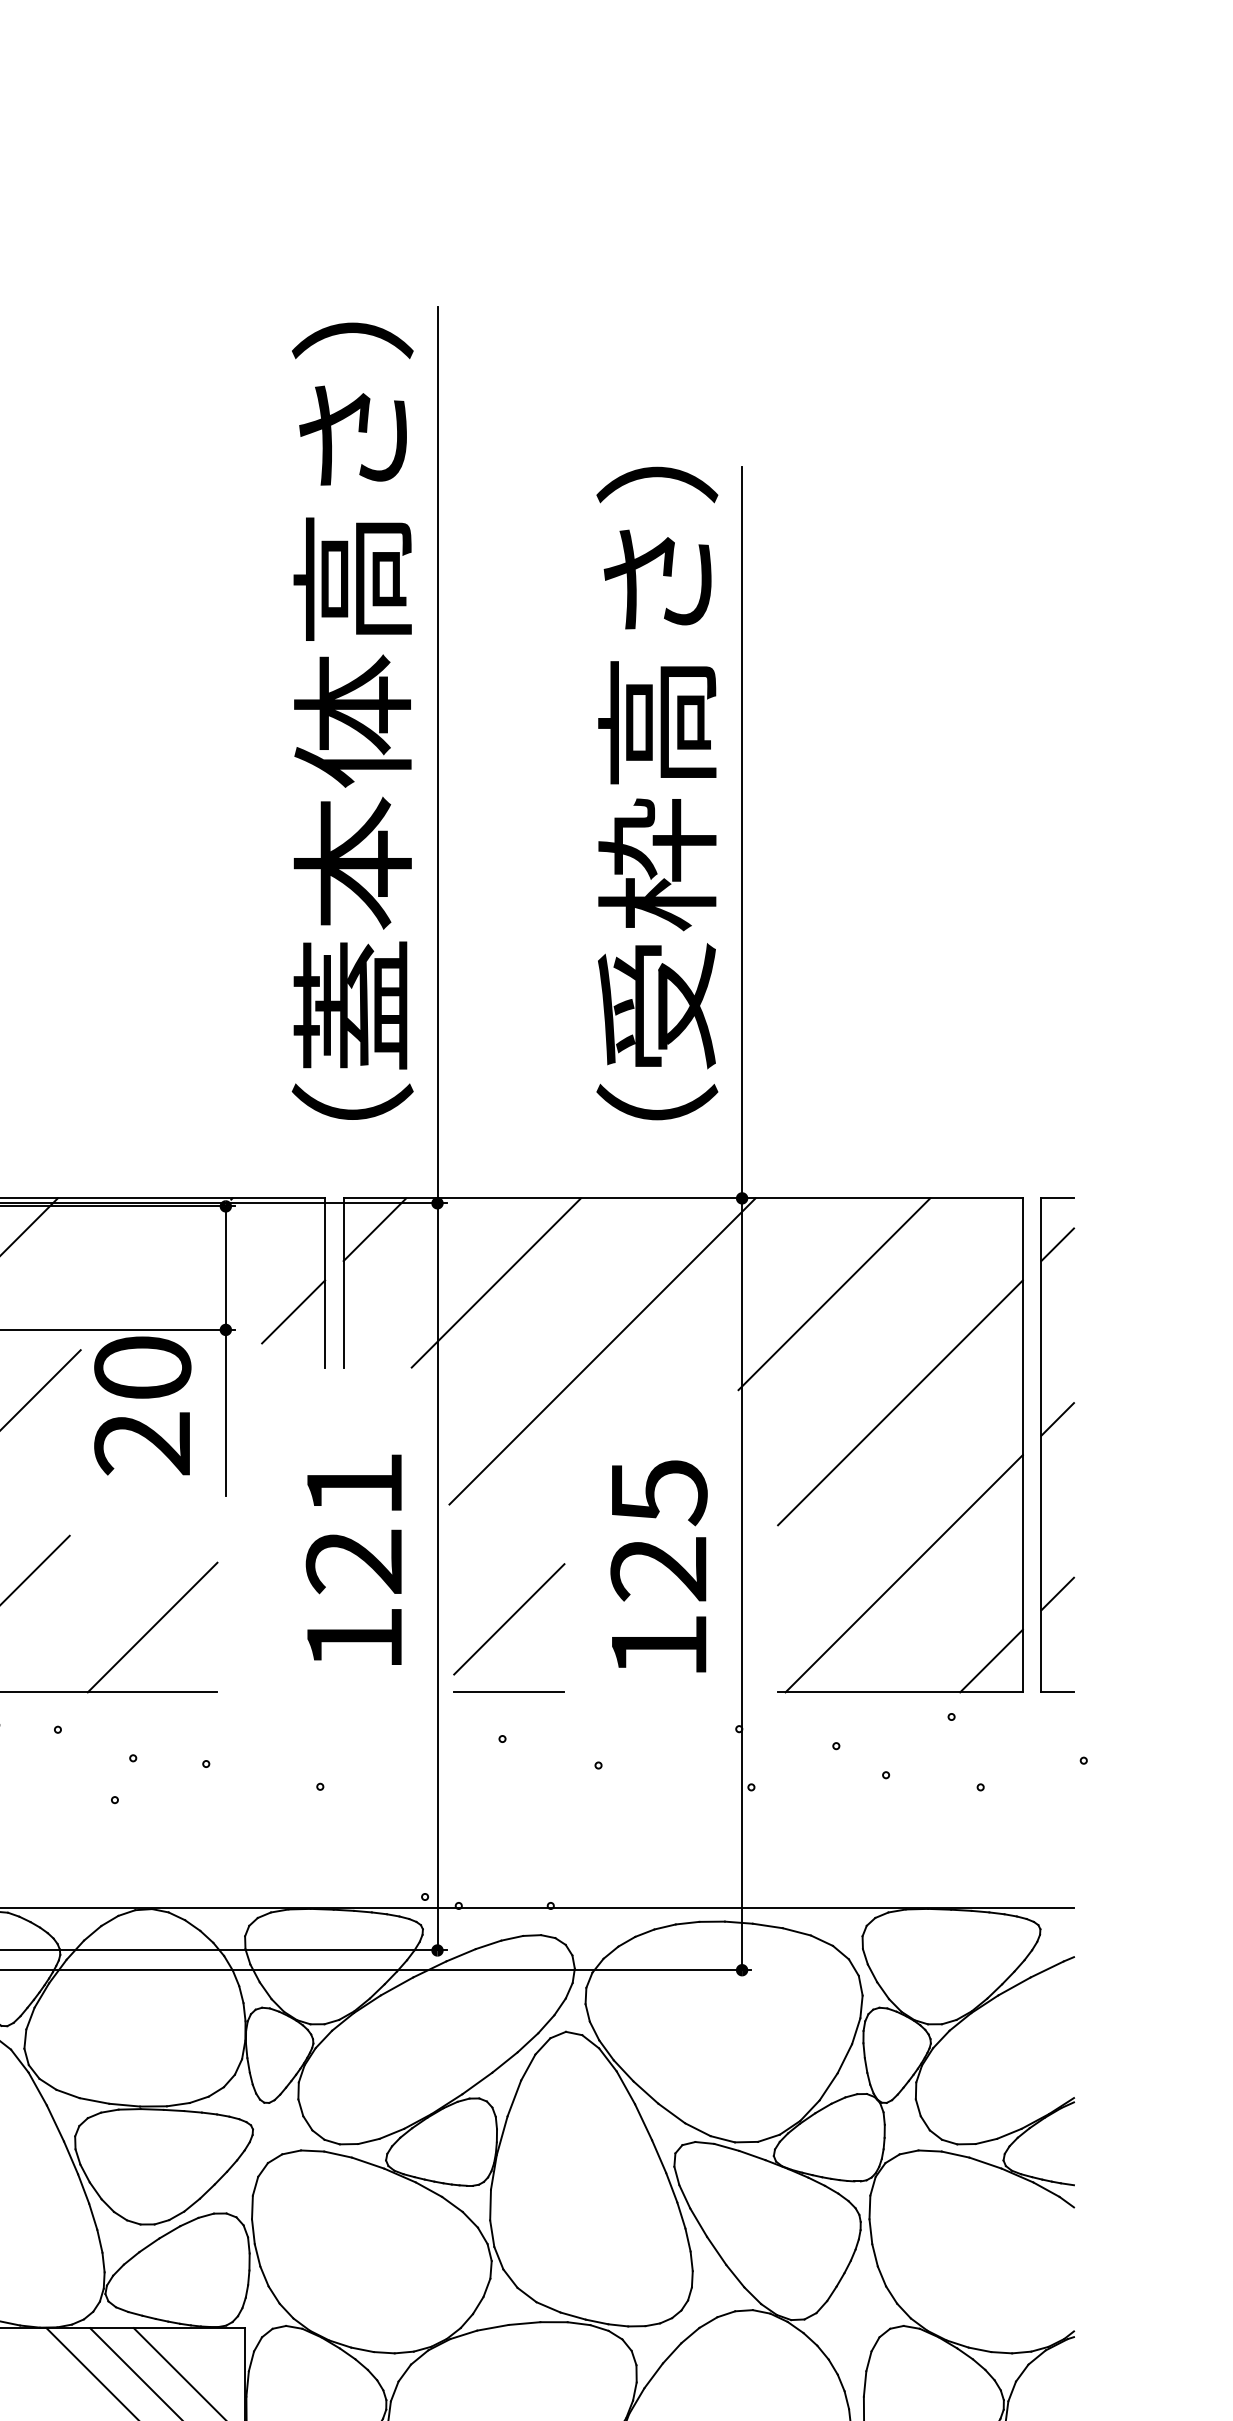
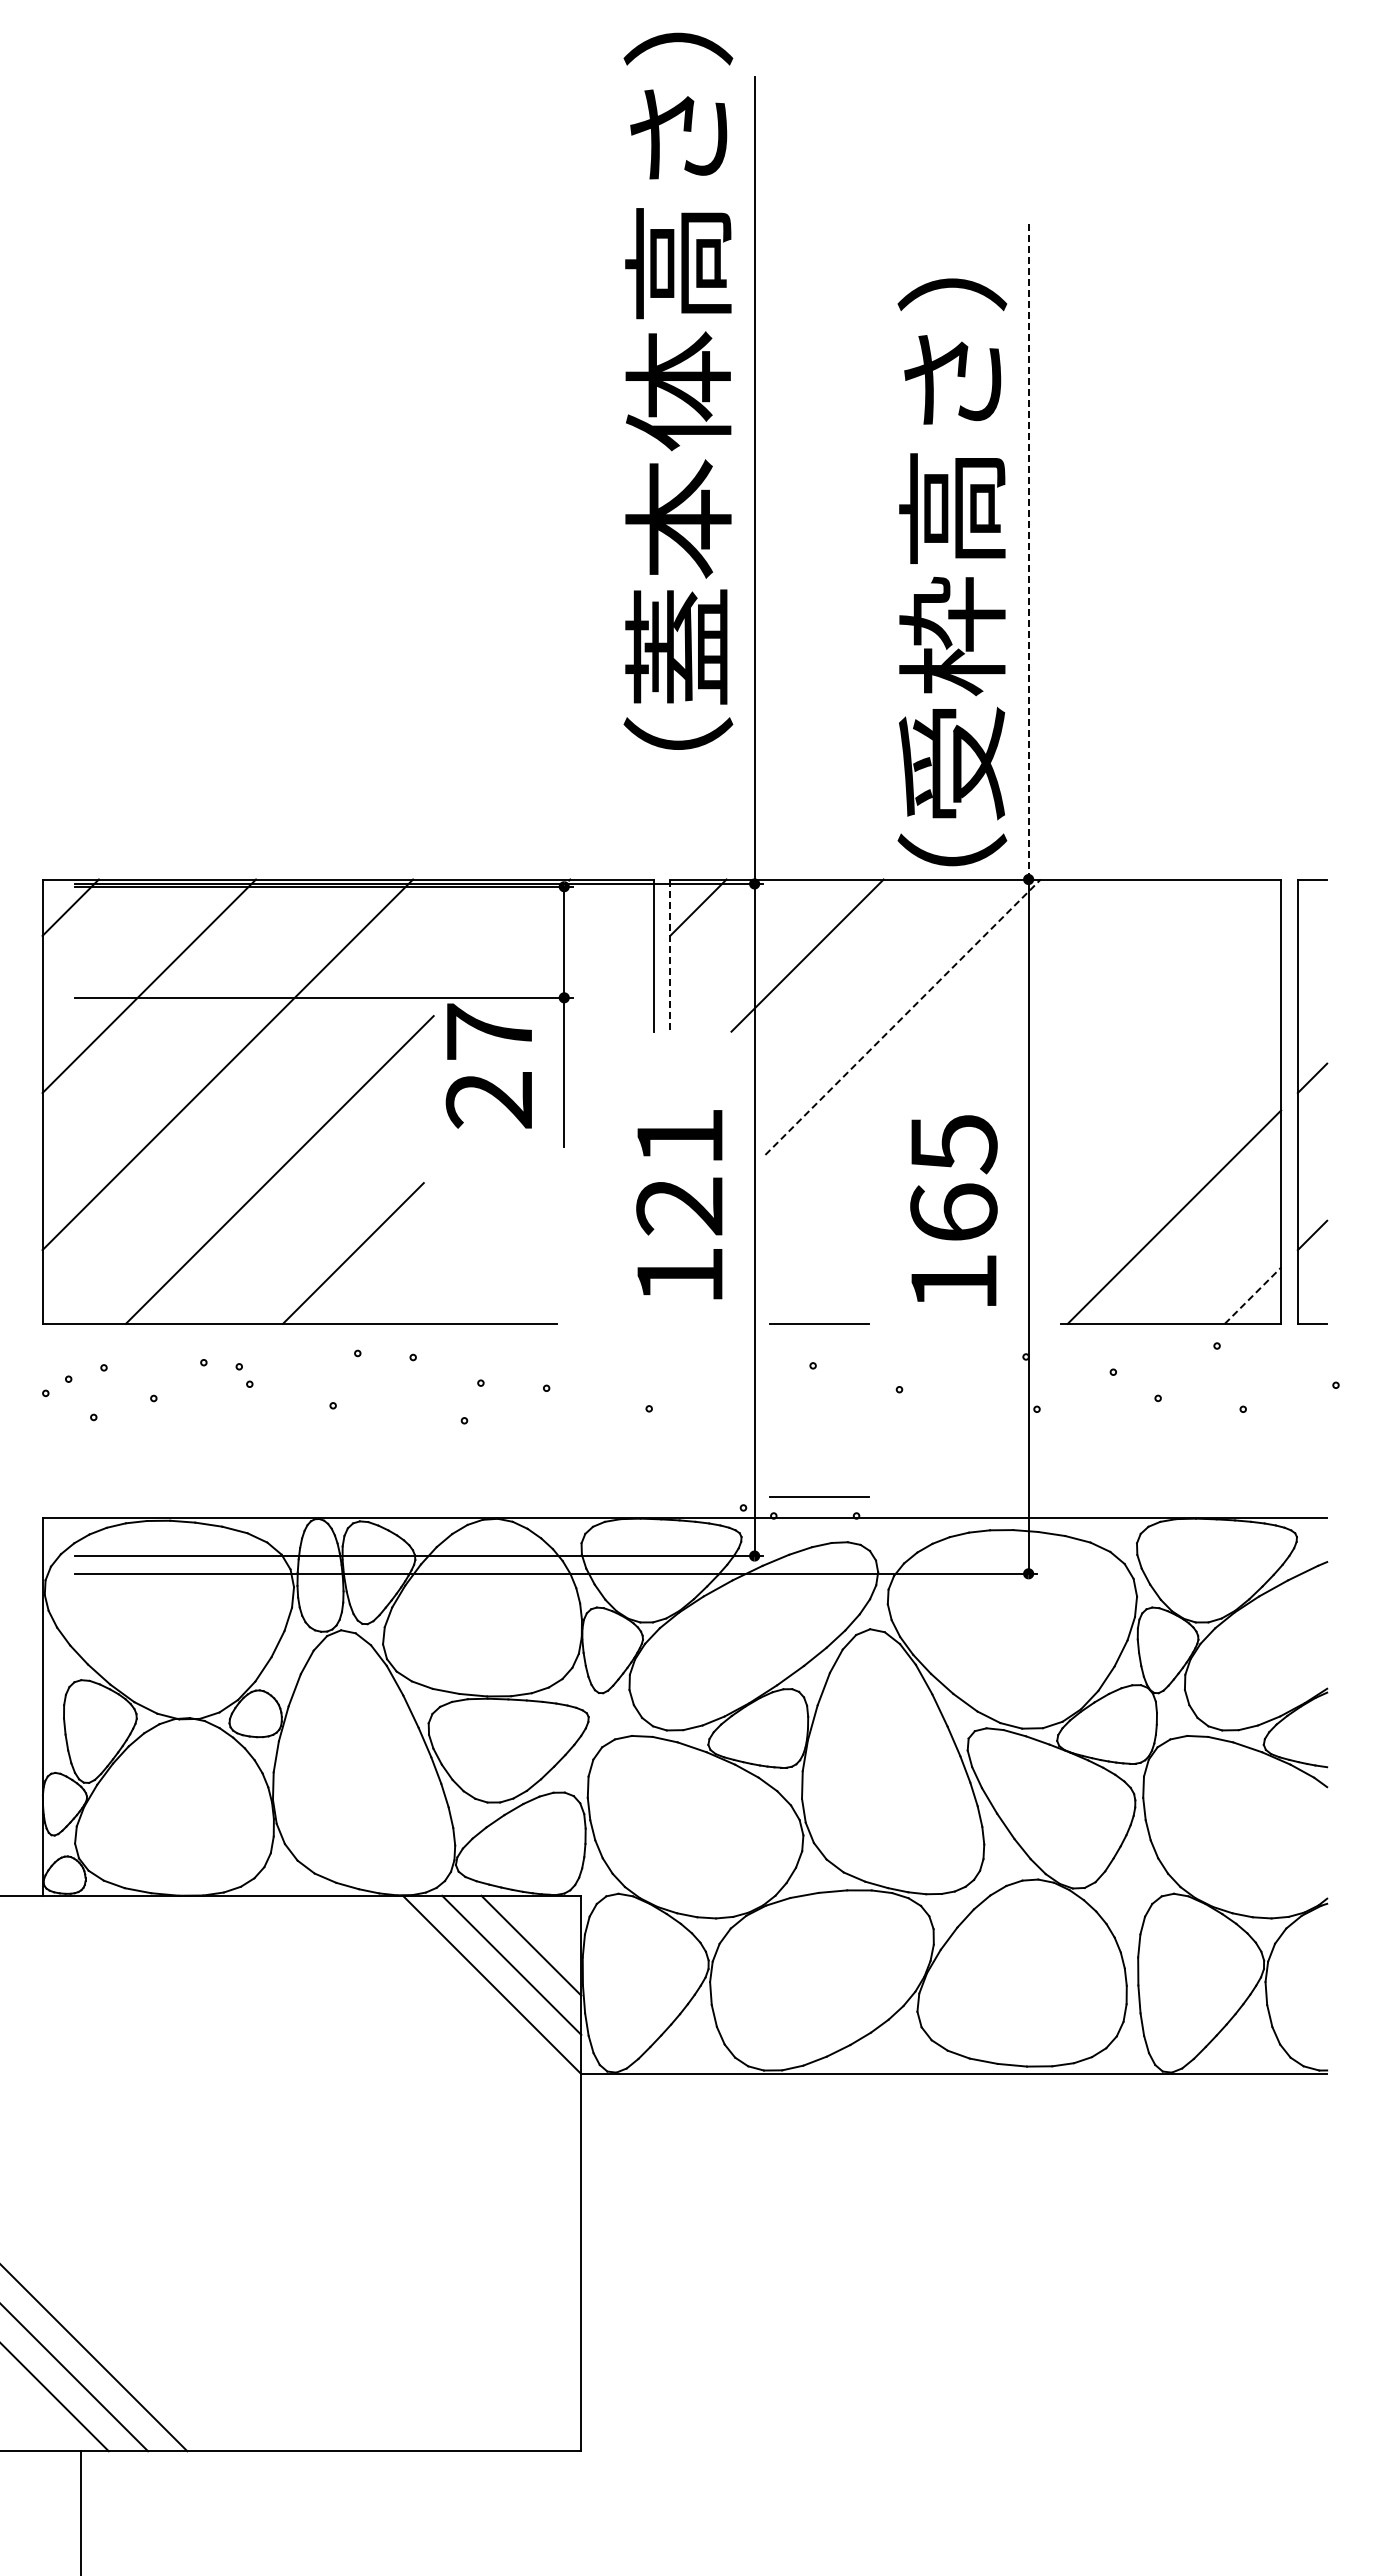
text: (352, 720) -> (678, 390), moved
text: (657, 793) -> (952, 572), moved
line: (741, 832) -> (1028, 550), solid -> dashed
line: (1057, 1243) -> (1312, 920), removed
line: (343, 1283) -> (670, 956), solid -> dashed
line: (834, 1293) -> (1111, 965), removed
line: (292, 1311) -> (624, 981), removed
line: (602, 1351) -> (903, 1017), solid -> dashed
text: (142, 1367) -> (489, 1031), 20 -> 27
line: (899, 1402) -> (1170, 1063), removed
text: (658, 1568) -> (953, 1212), 125 -> 165
line: (508, 1618) -> (818, 1257), removed
line: (152, 1627) -> (498, 1265), removed
line: (992, 1660) -> (1253, 1295), solid -> dashed
line: (509, 1884) -> (819, 1496), added

